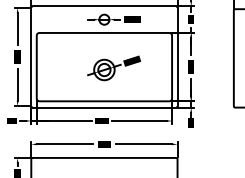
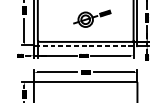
line: (104, 107) -> (85, 46), solid -> dashed

